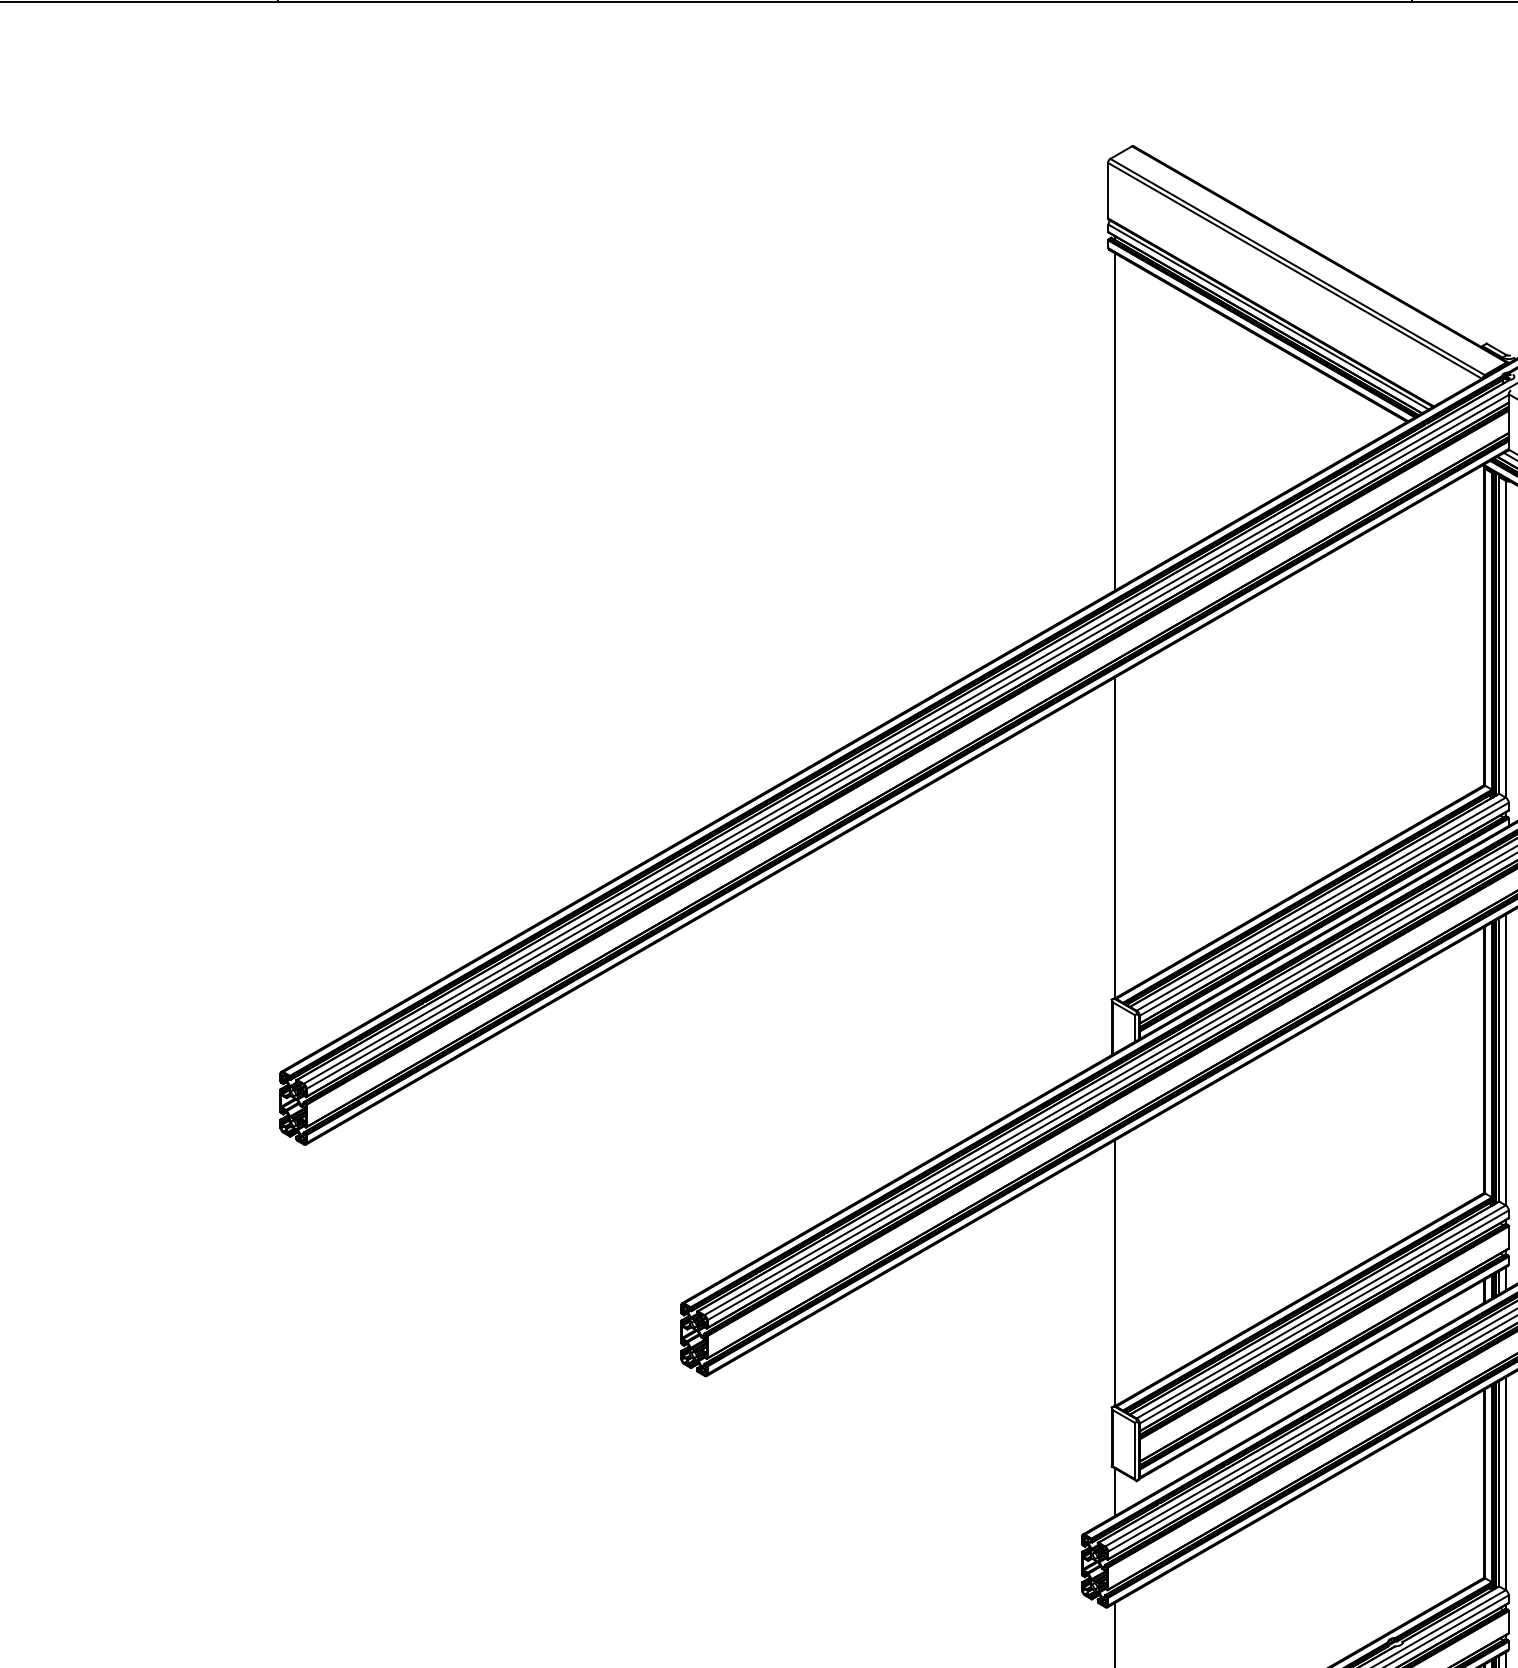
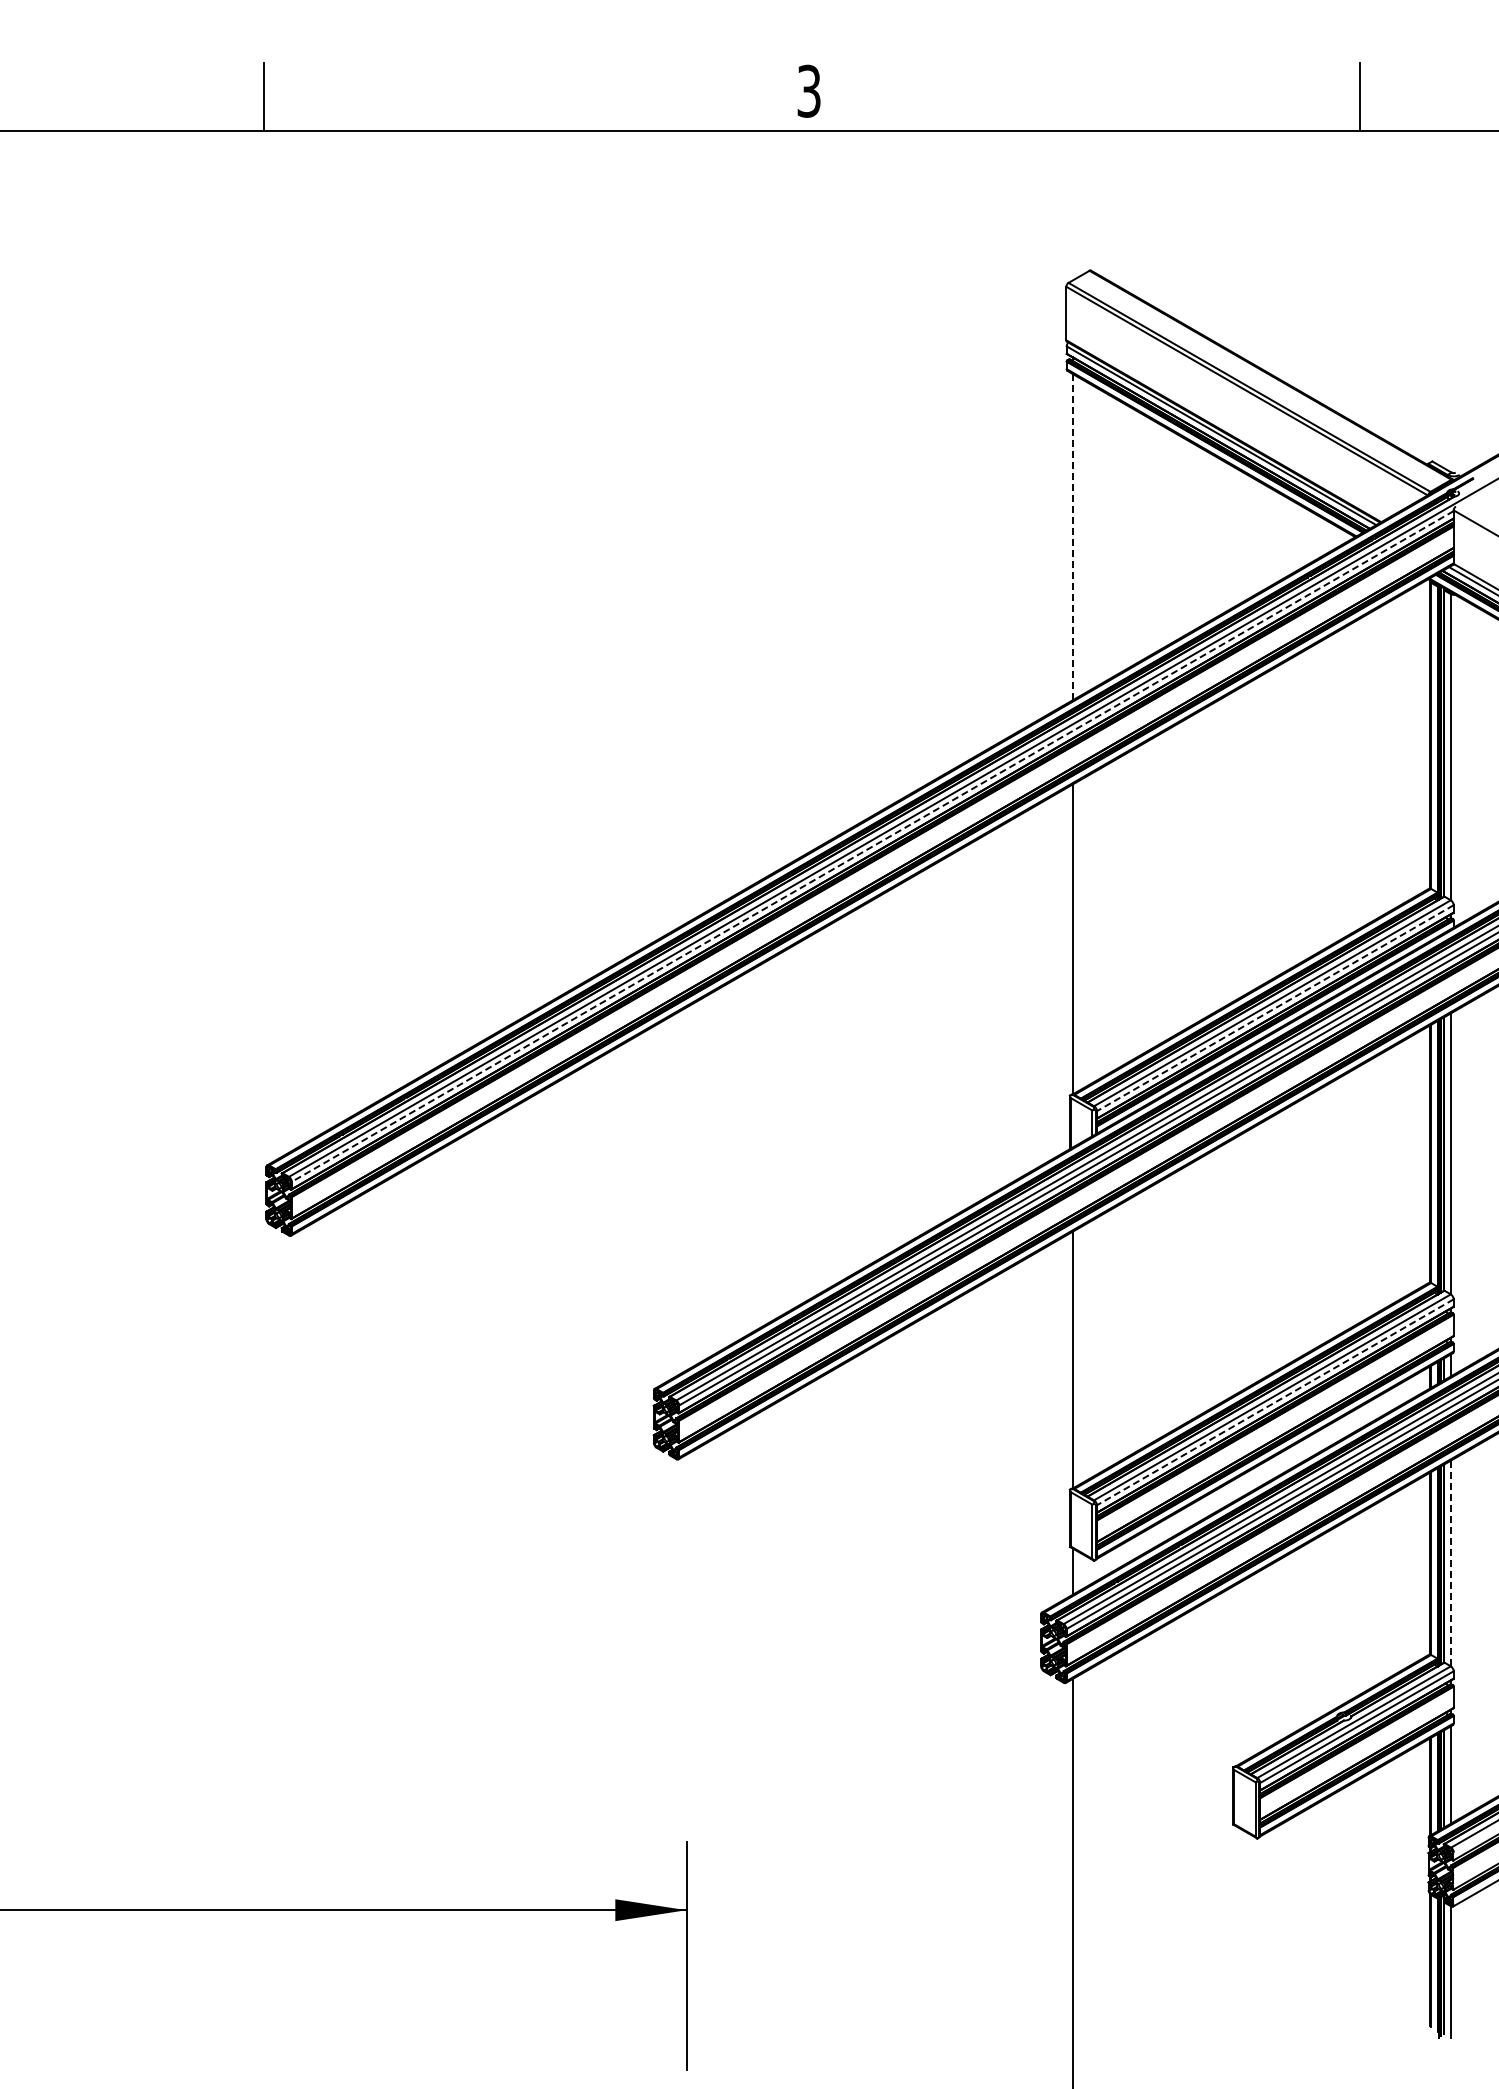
line: (1114, 421) -> (1072, 536), solid -> dashed
line: (907, 741) -> (872, 846), solid -> dashed
line: (1323, 909) -> (1274, 1008), solid -> dashed
line: (1323, 1317) -> (1274, 1402), solid -> dashed
line: (1505, 1483) -> (1450, 1563), solid -> dashed

